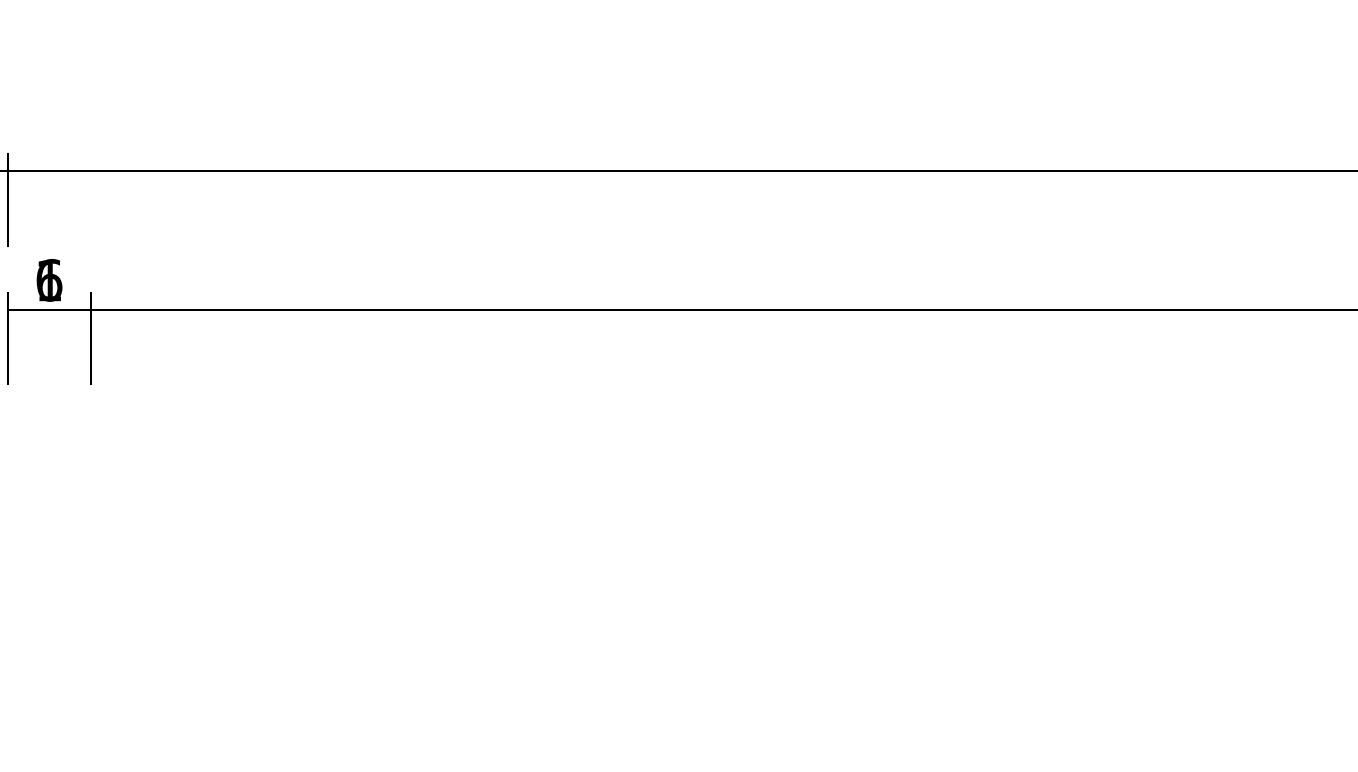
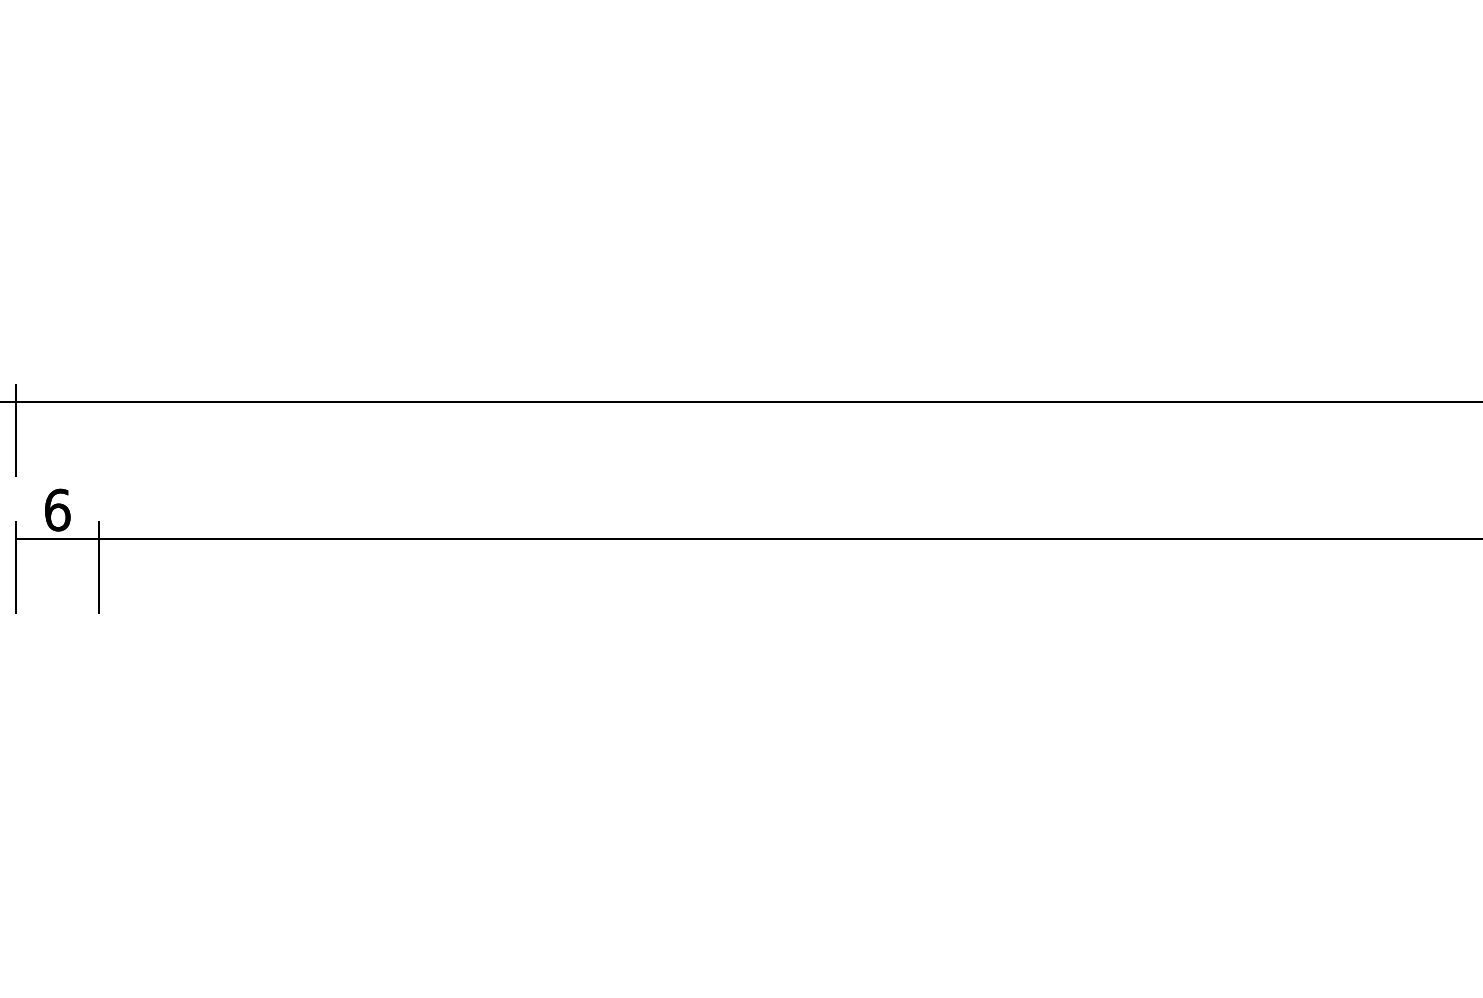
text: (49, 279) -> (57, 509), 1 -> 6

